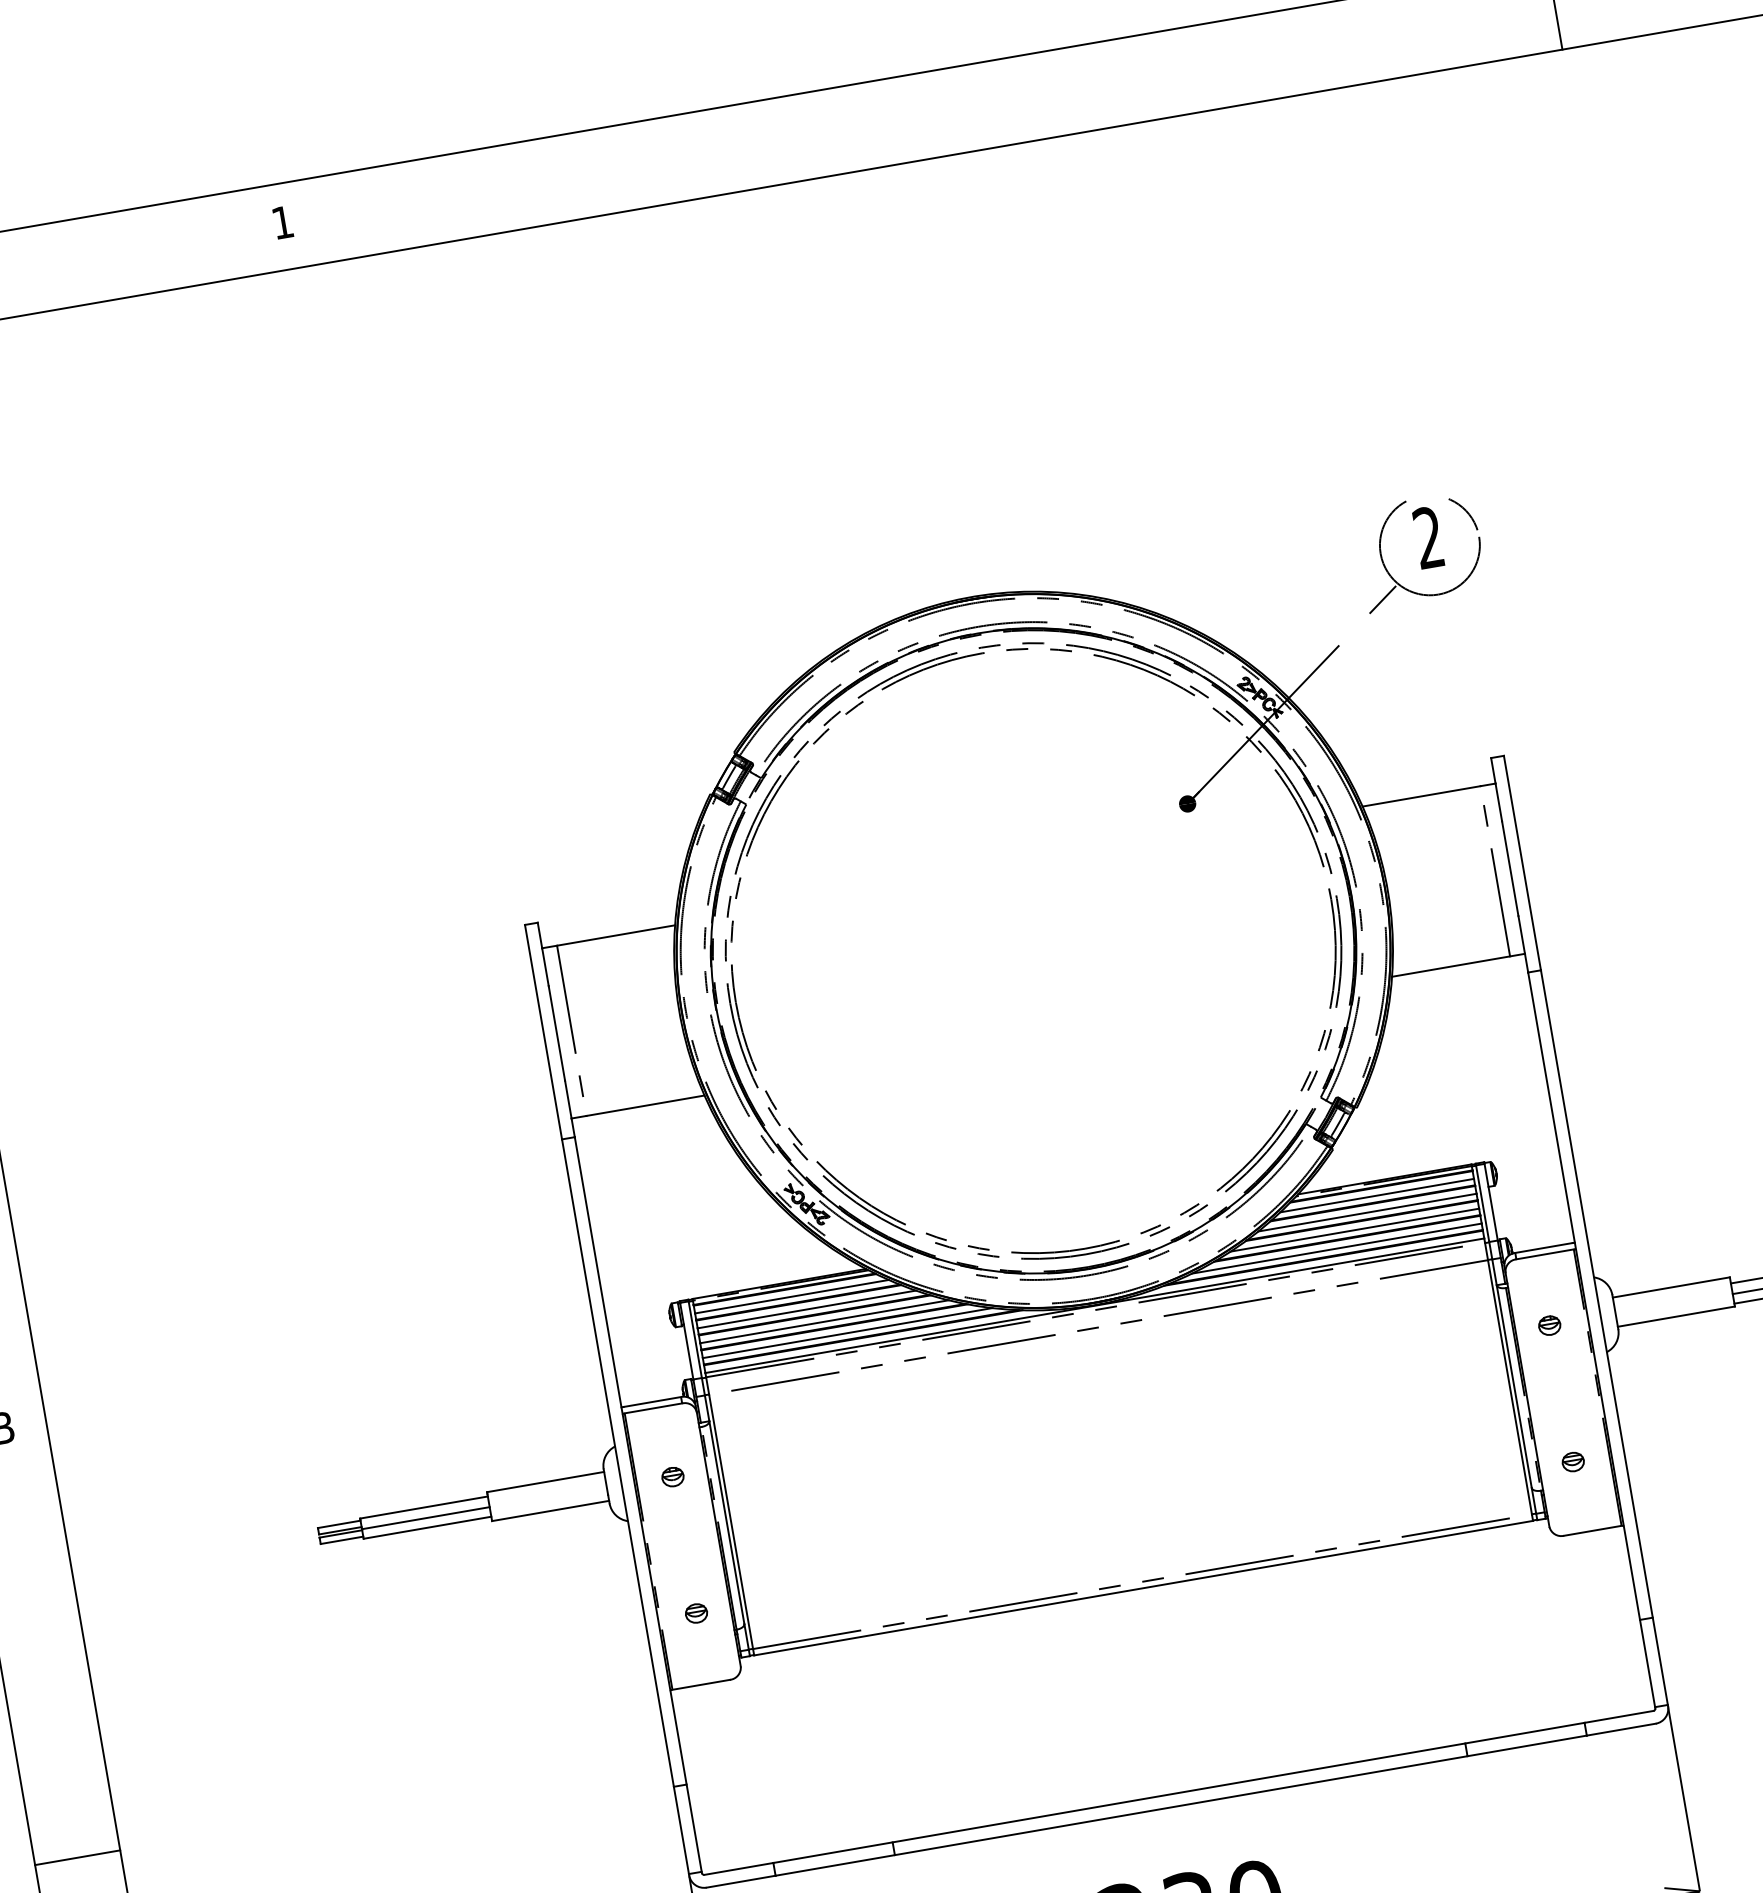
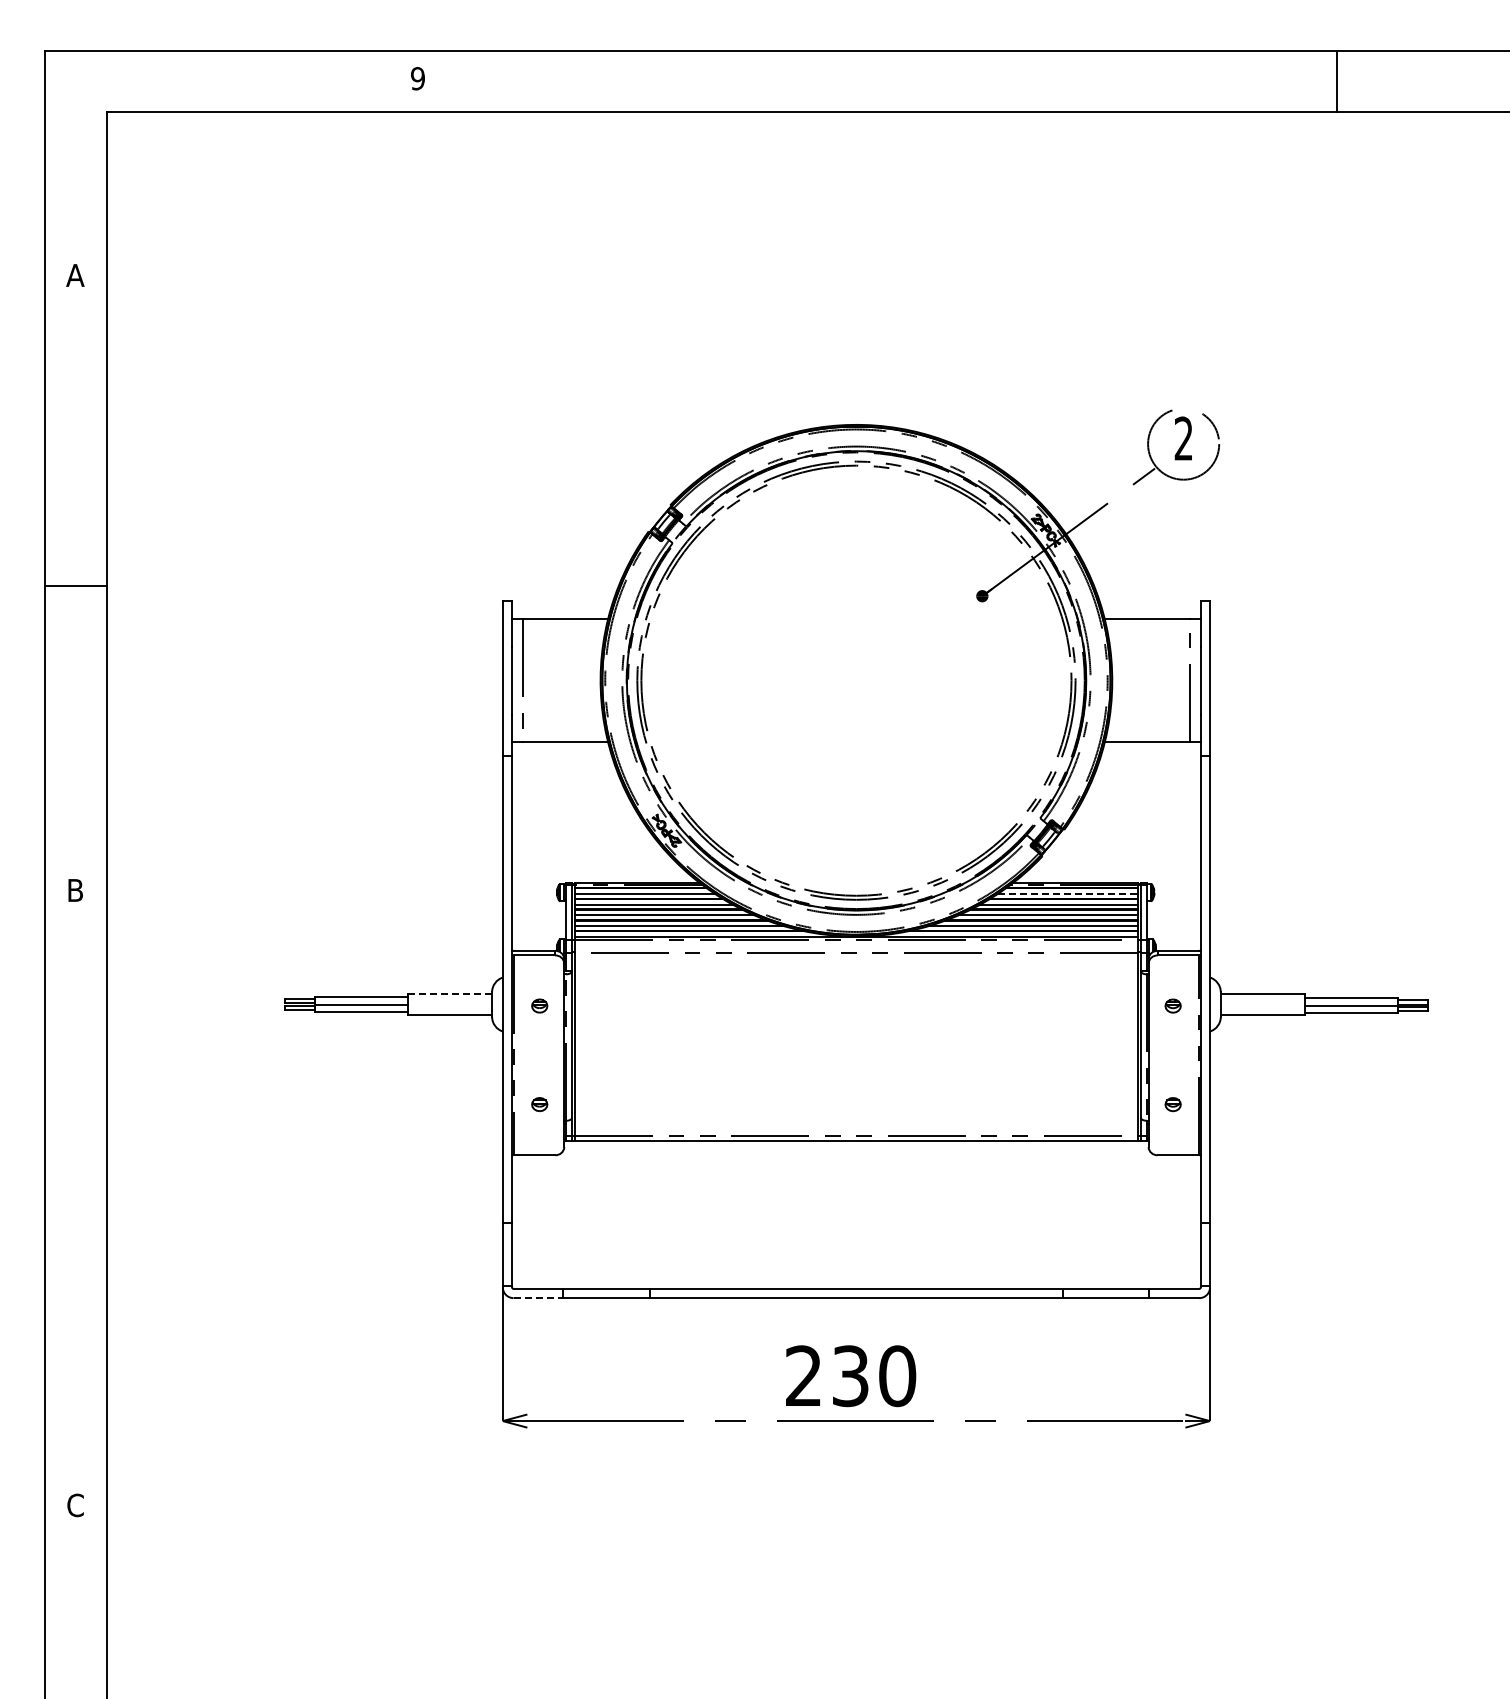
text: (281, 222) -> (417, 78), 1 -> 9
line: (1376, 1195) -> (1067, 893), solid -> dashed
line: (545, 1482) -> (449, 994), solid -> dashed
line: (76, 1857) -> (75, 1200), removed
line: (741, 1882) -> (538, 1298), solid -> dashed

